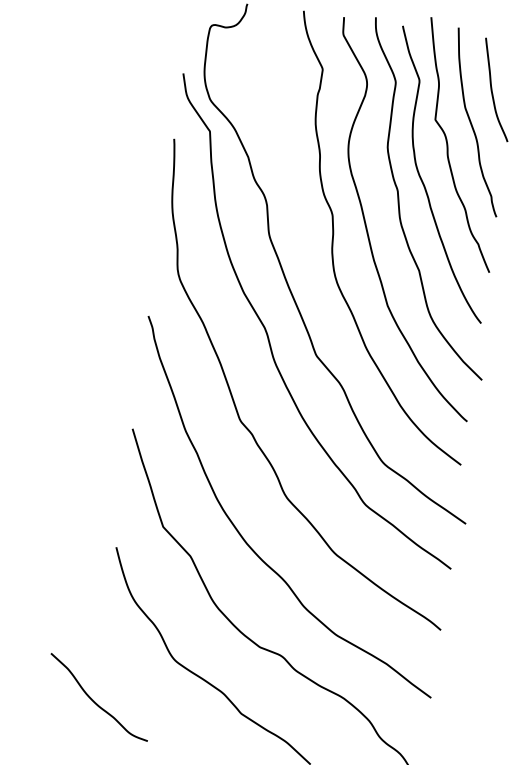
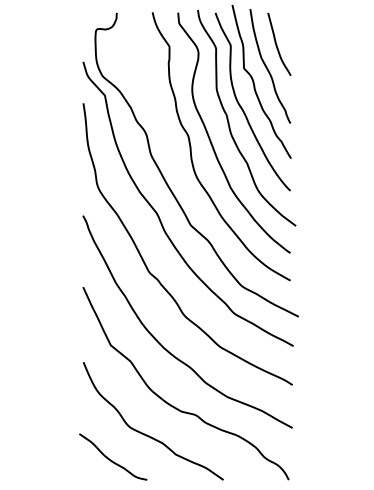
curve: (95, 700) -> (111, 459), moved

